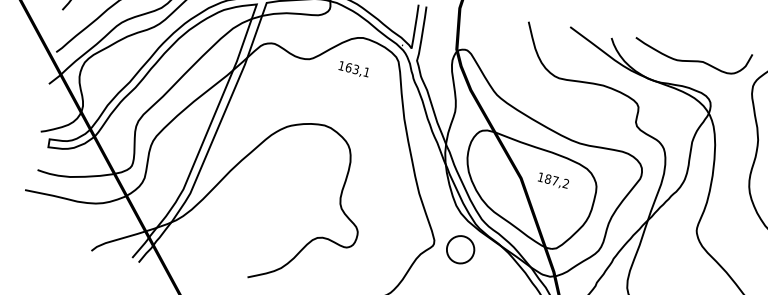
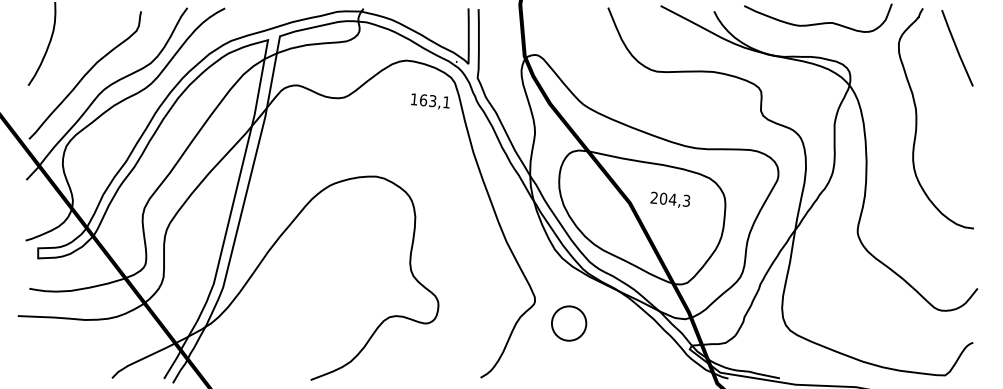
text: (354, 69) -> (430, 101), moved
text: (553, 179) -> (670, 198), 187,2 -> 204,3
part: (460, 249) -> (569, 323), moved

